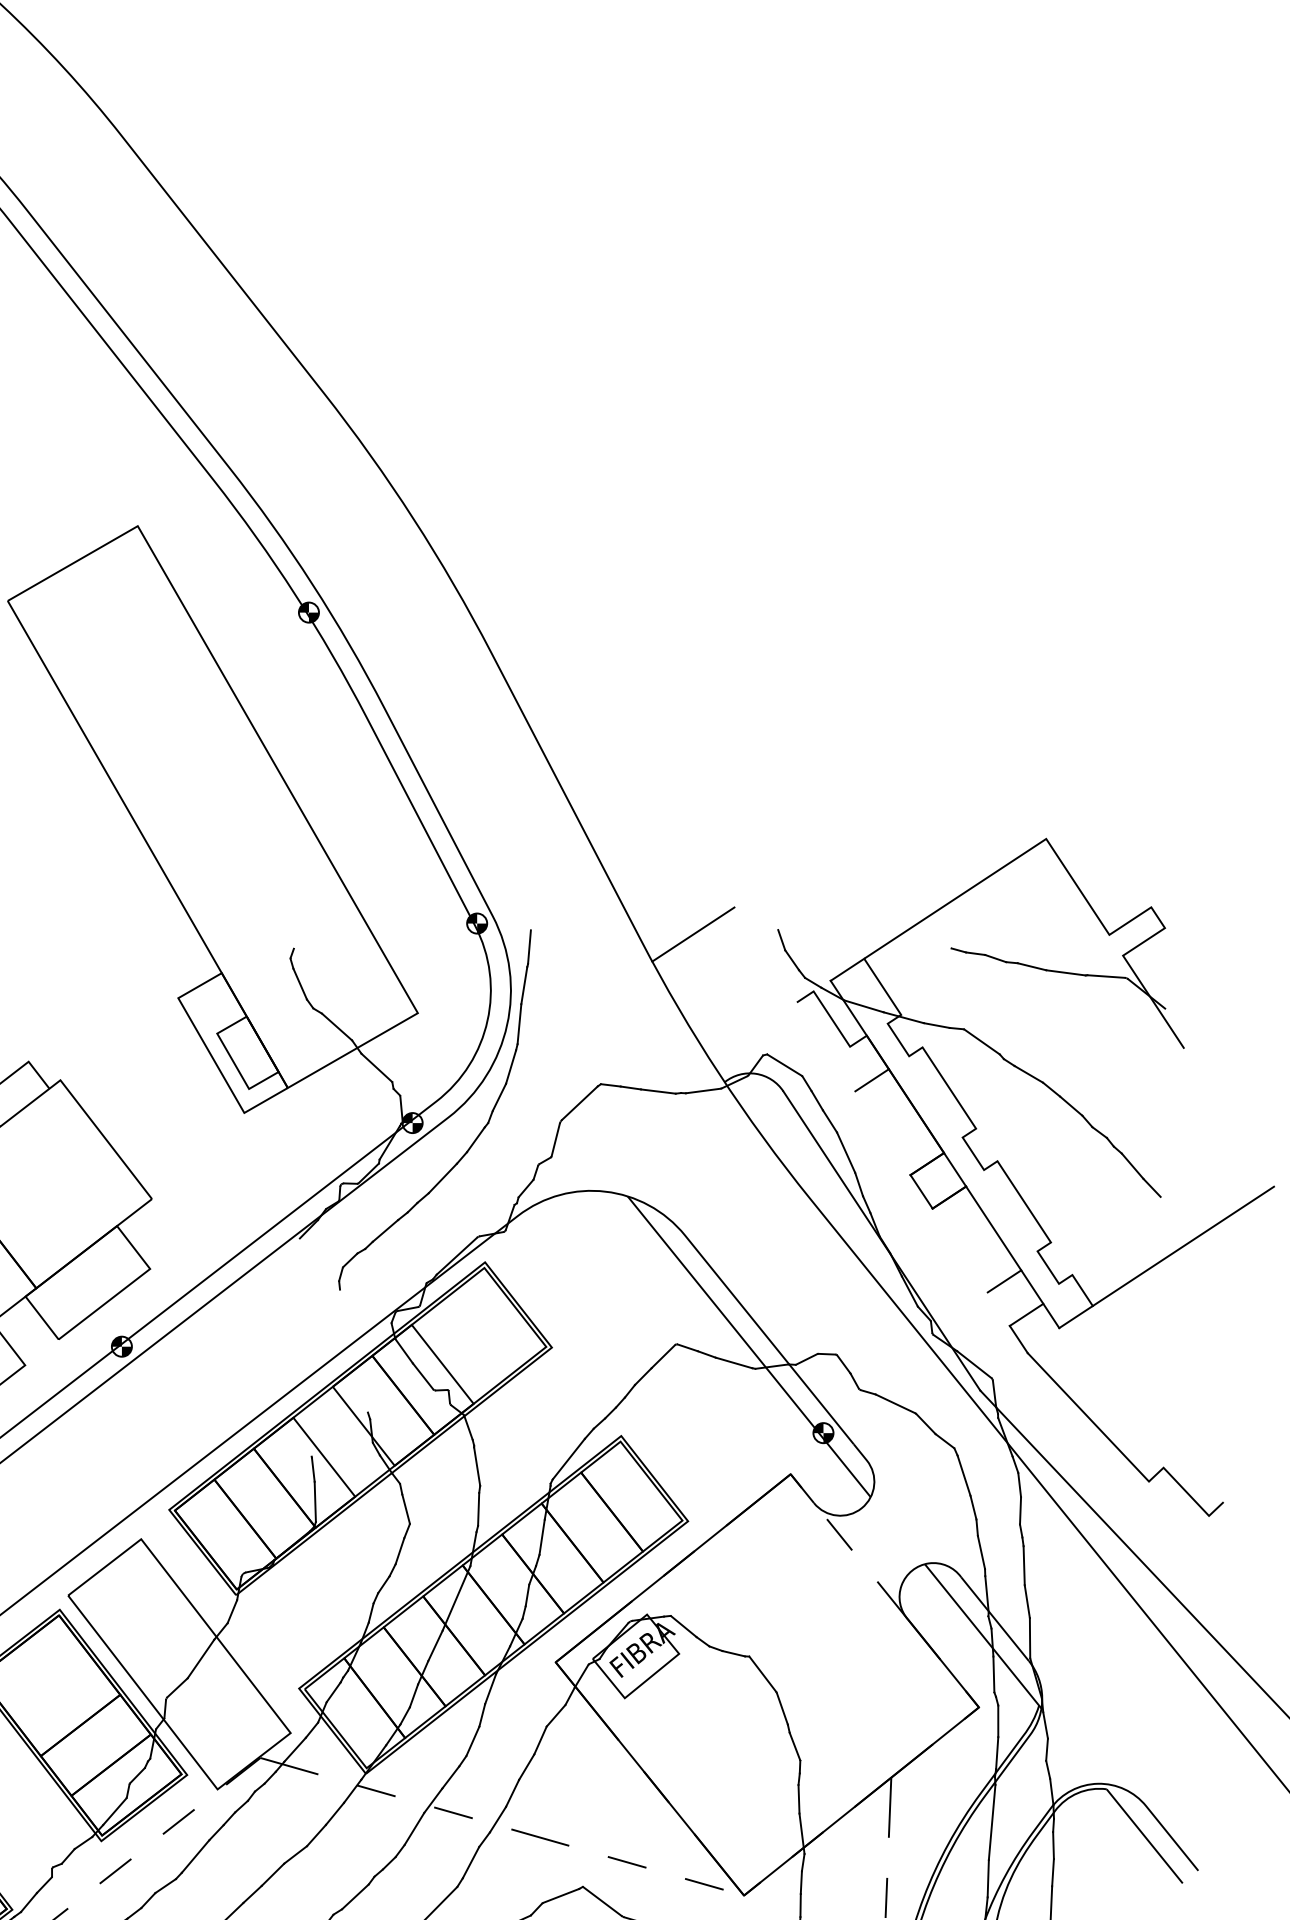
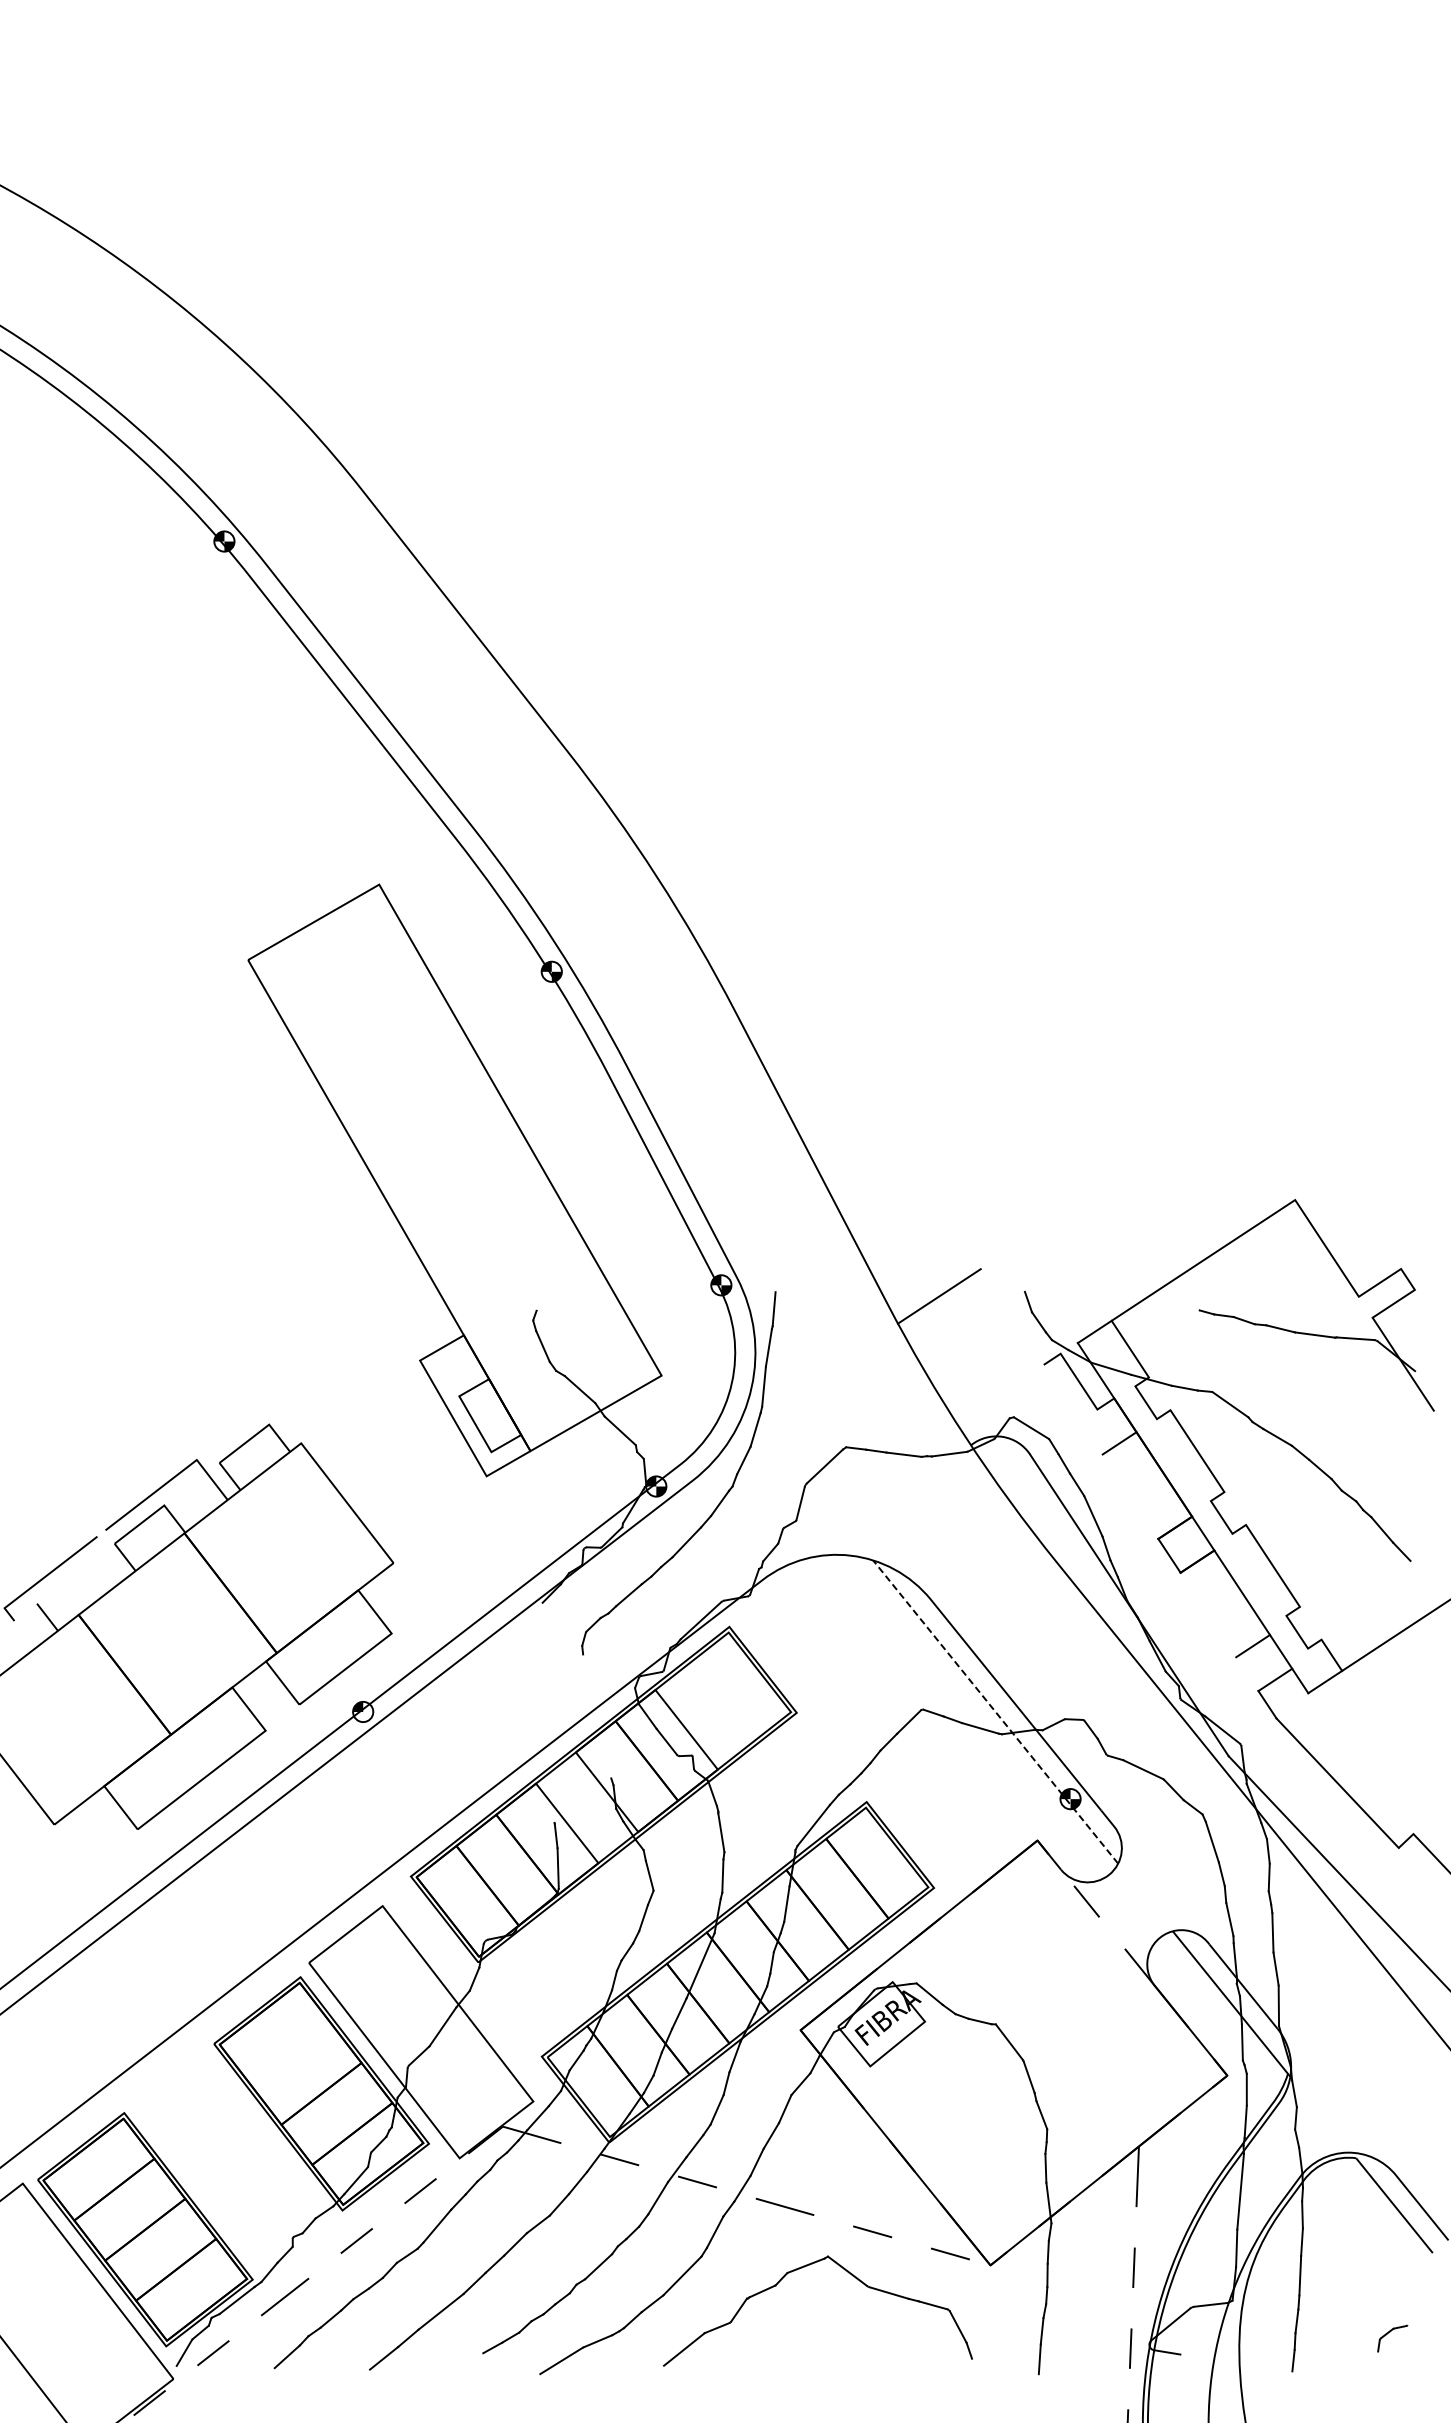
line: (749, 1347) -> (995, 1712), solid -> dashed
fill: (127, 1351) -> (368, 1716), removed

